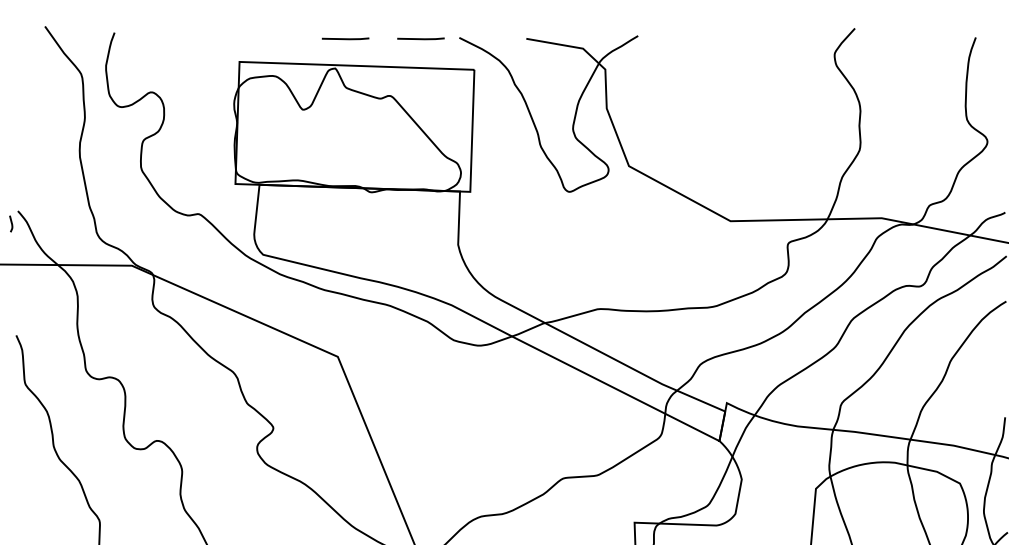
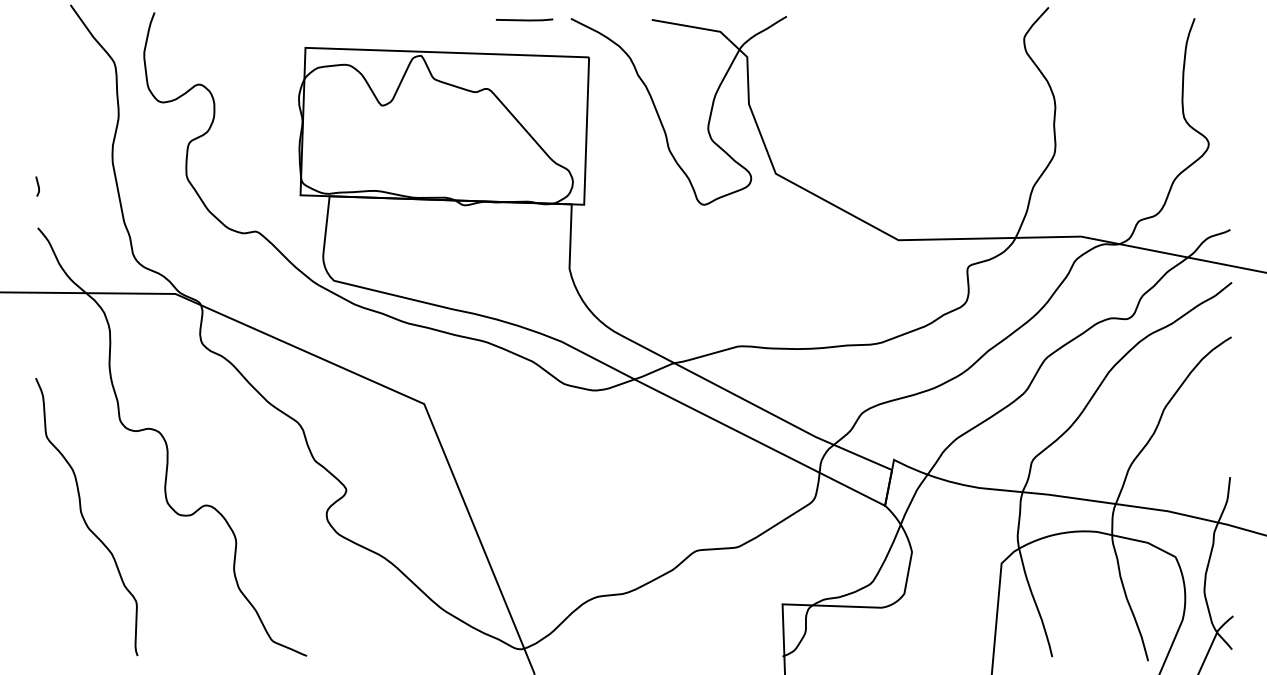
line: (345, 38) -> (433, 19), removed
line: (11, 223) -> (37, 186), moved

